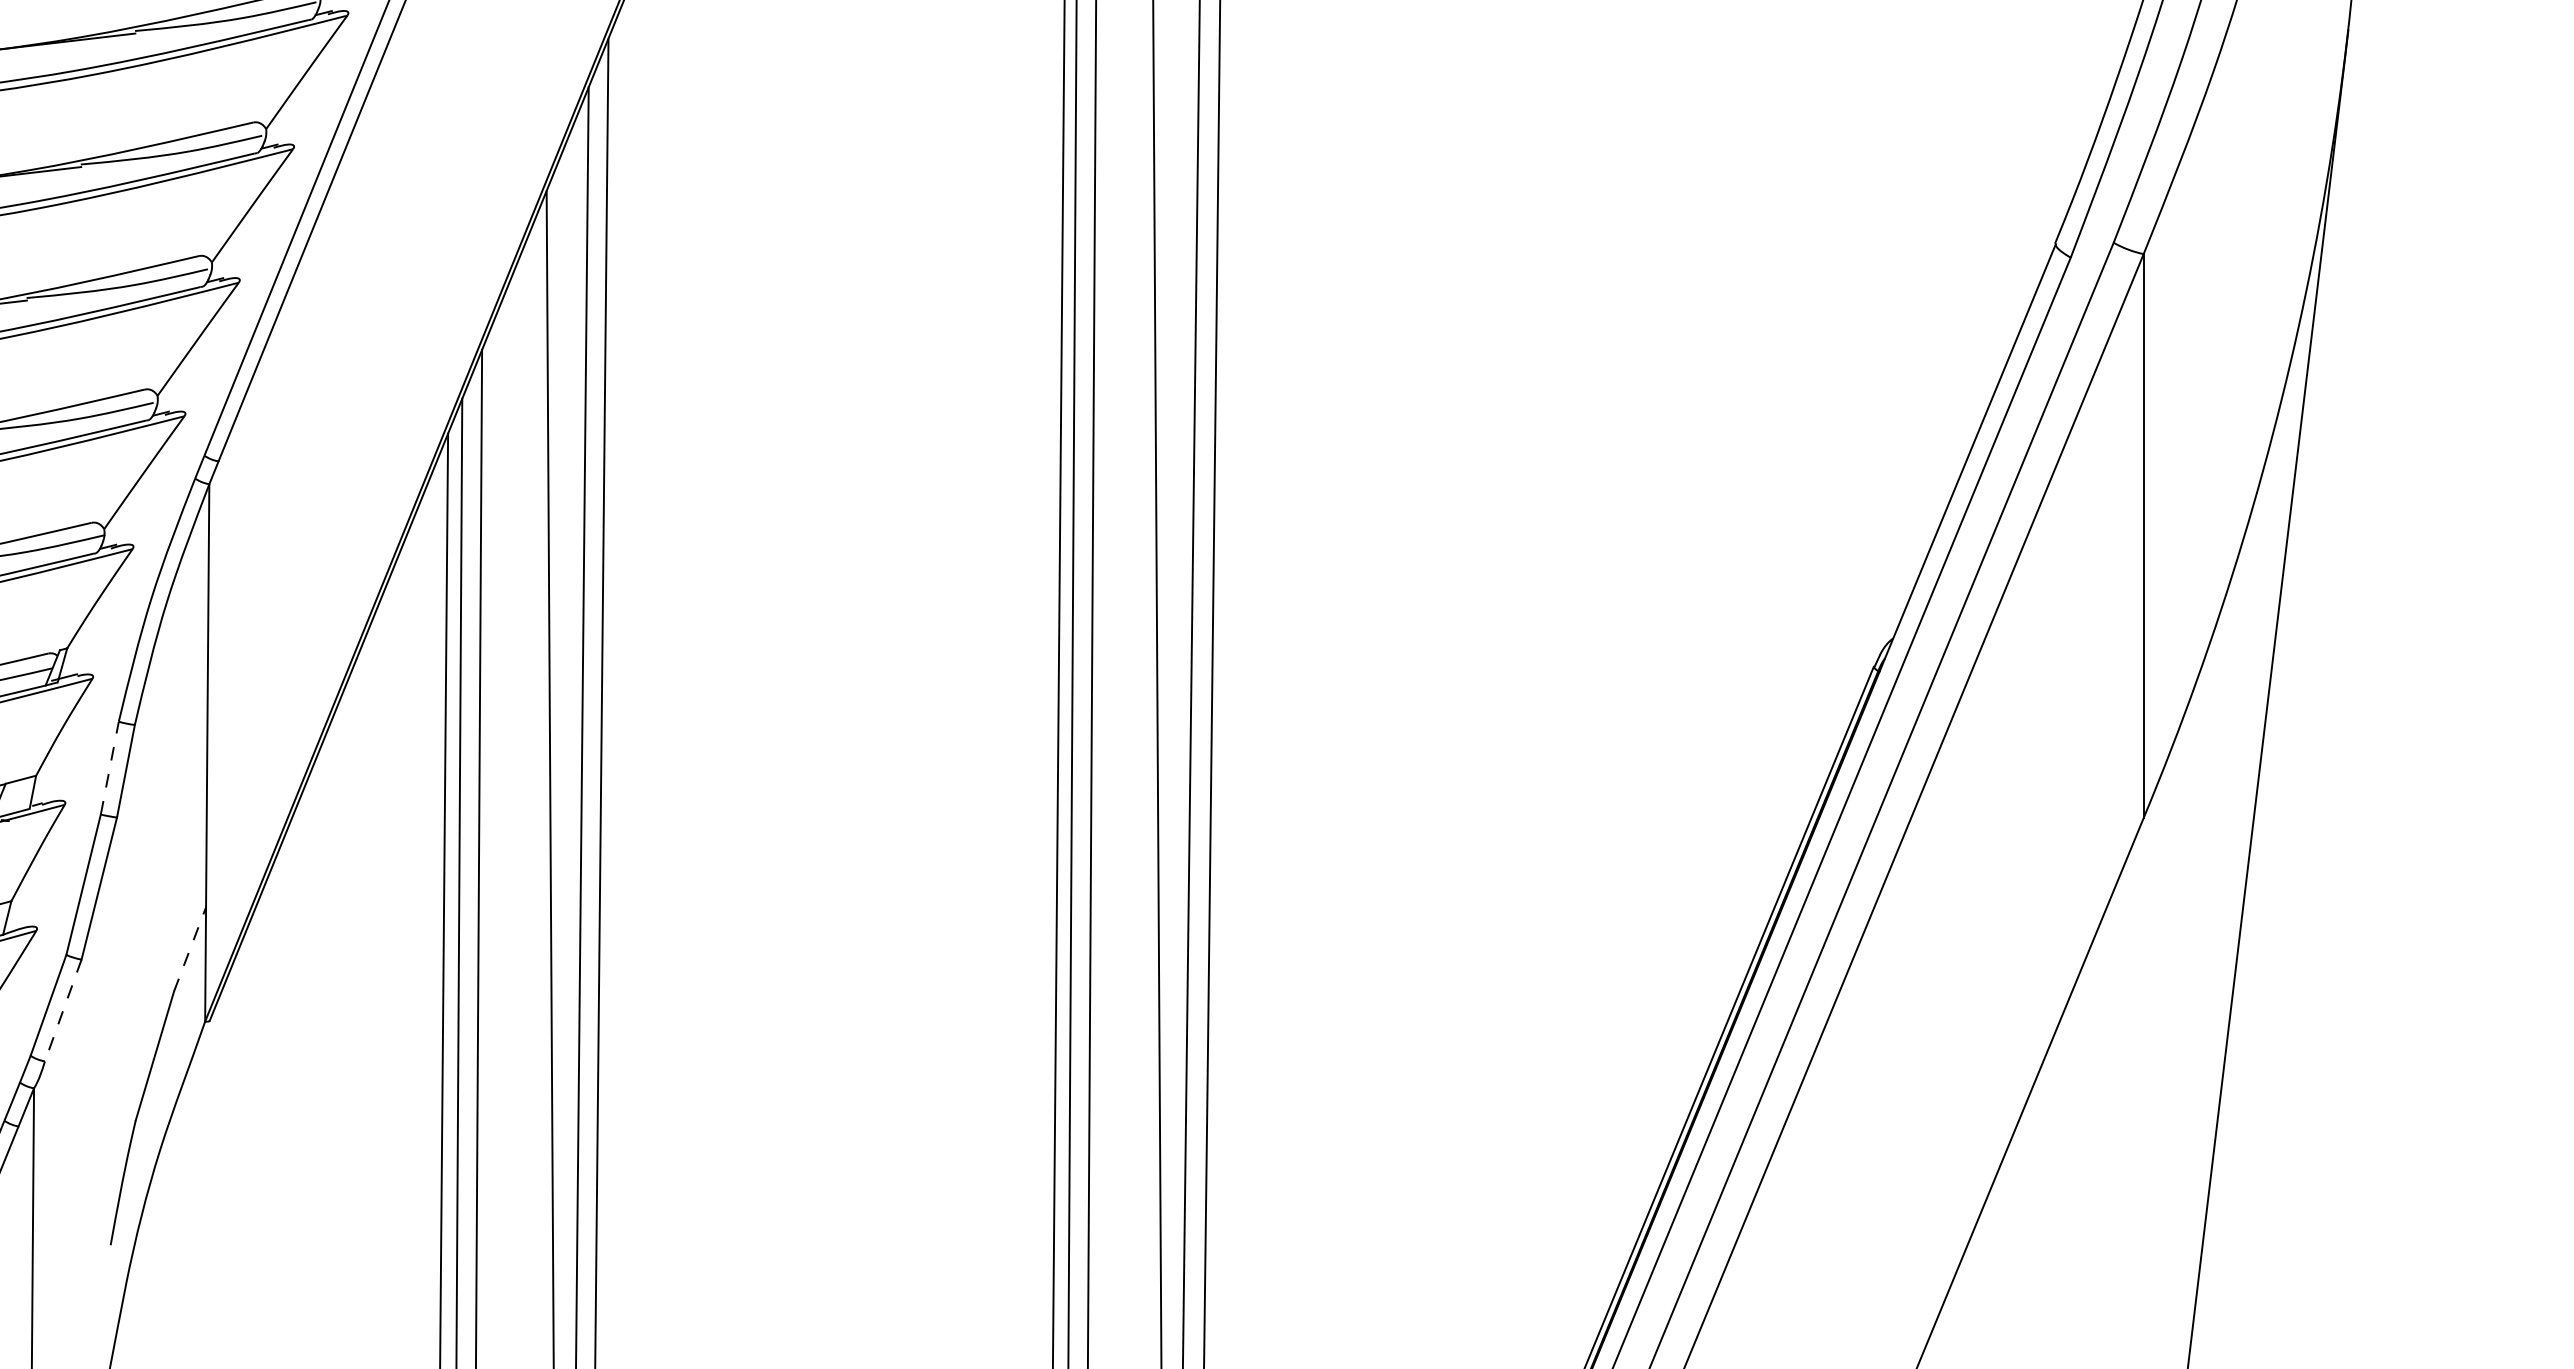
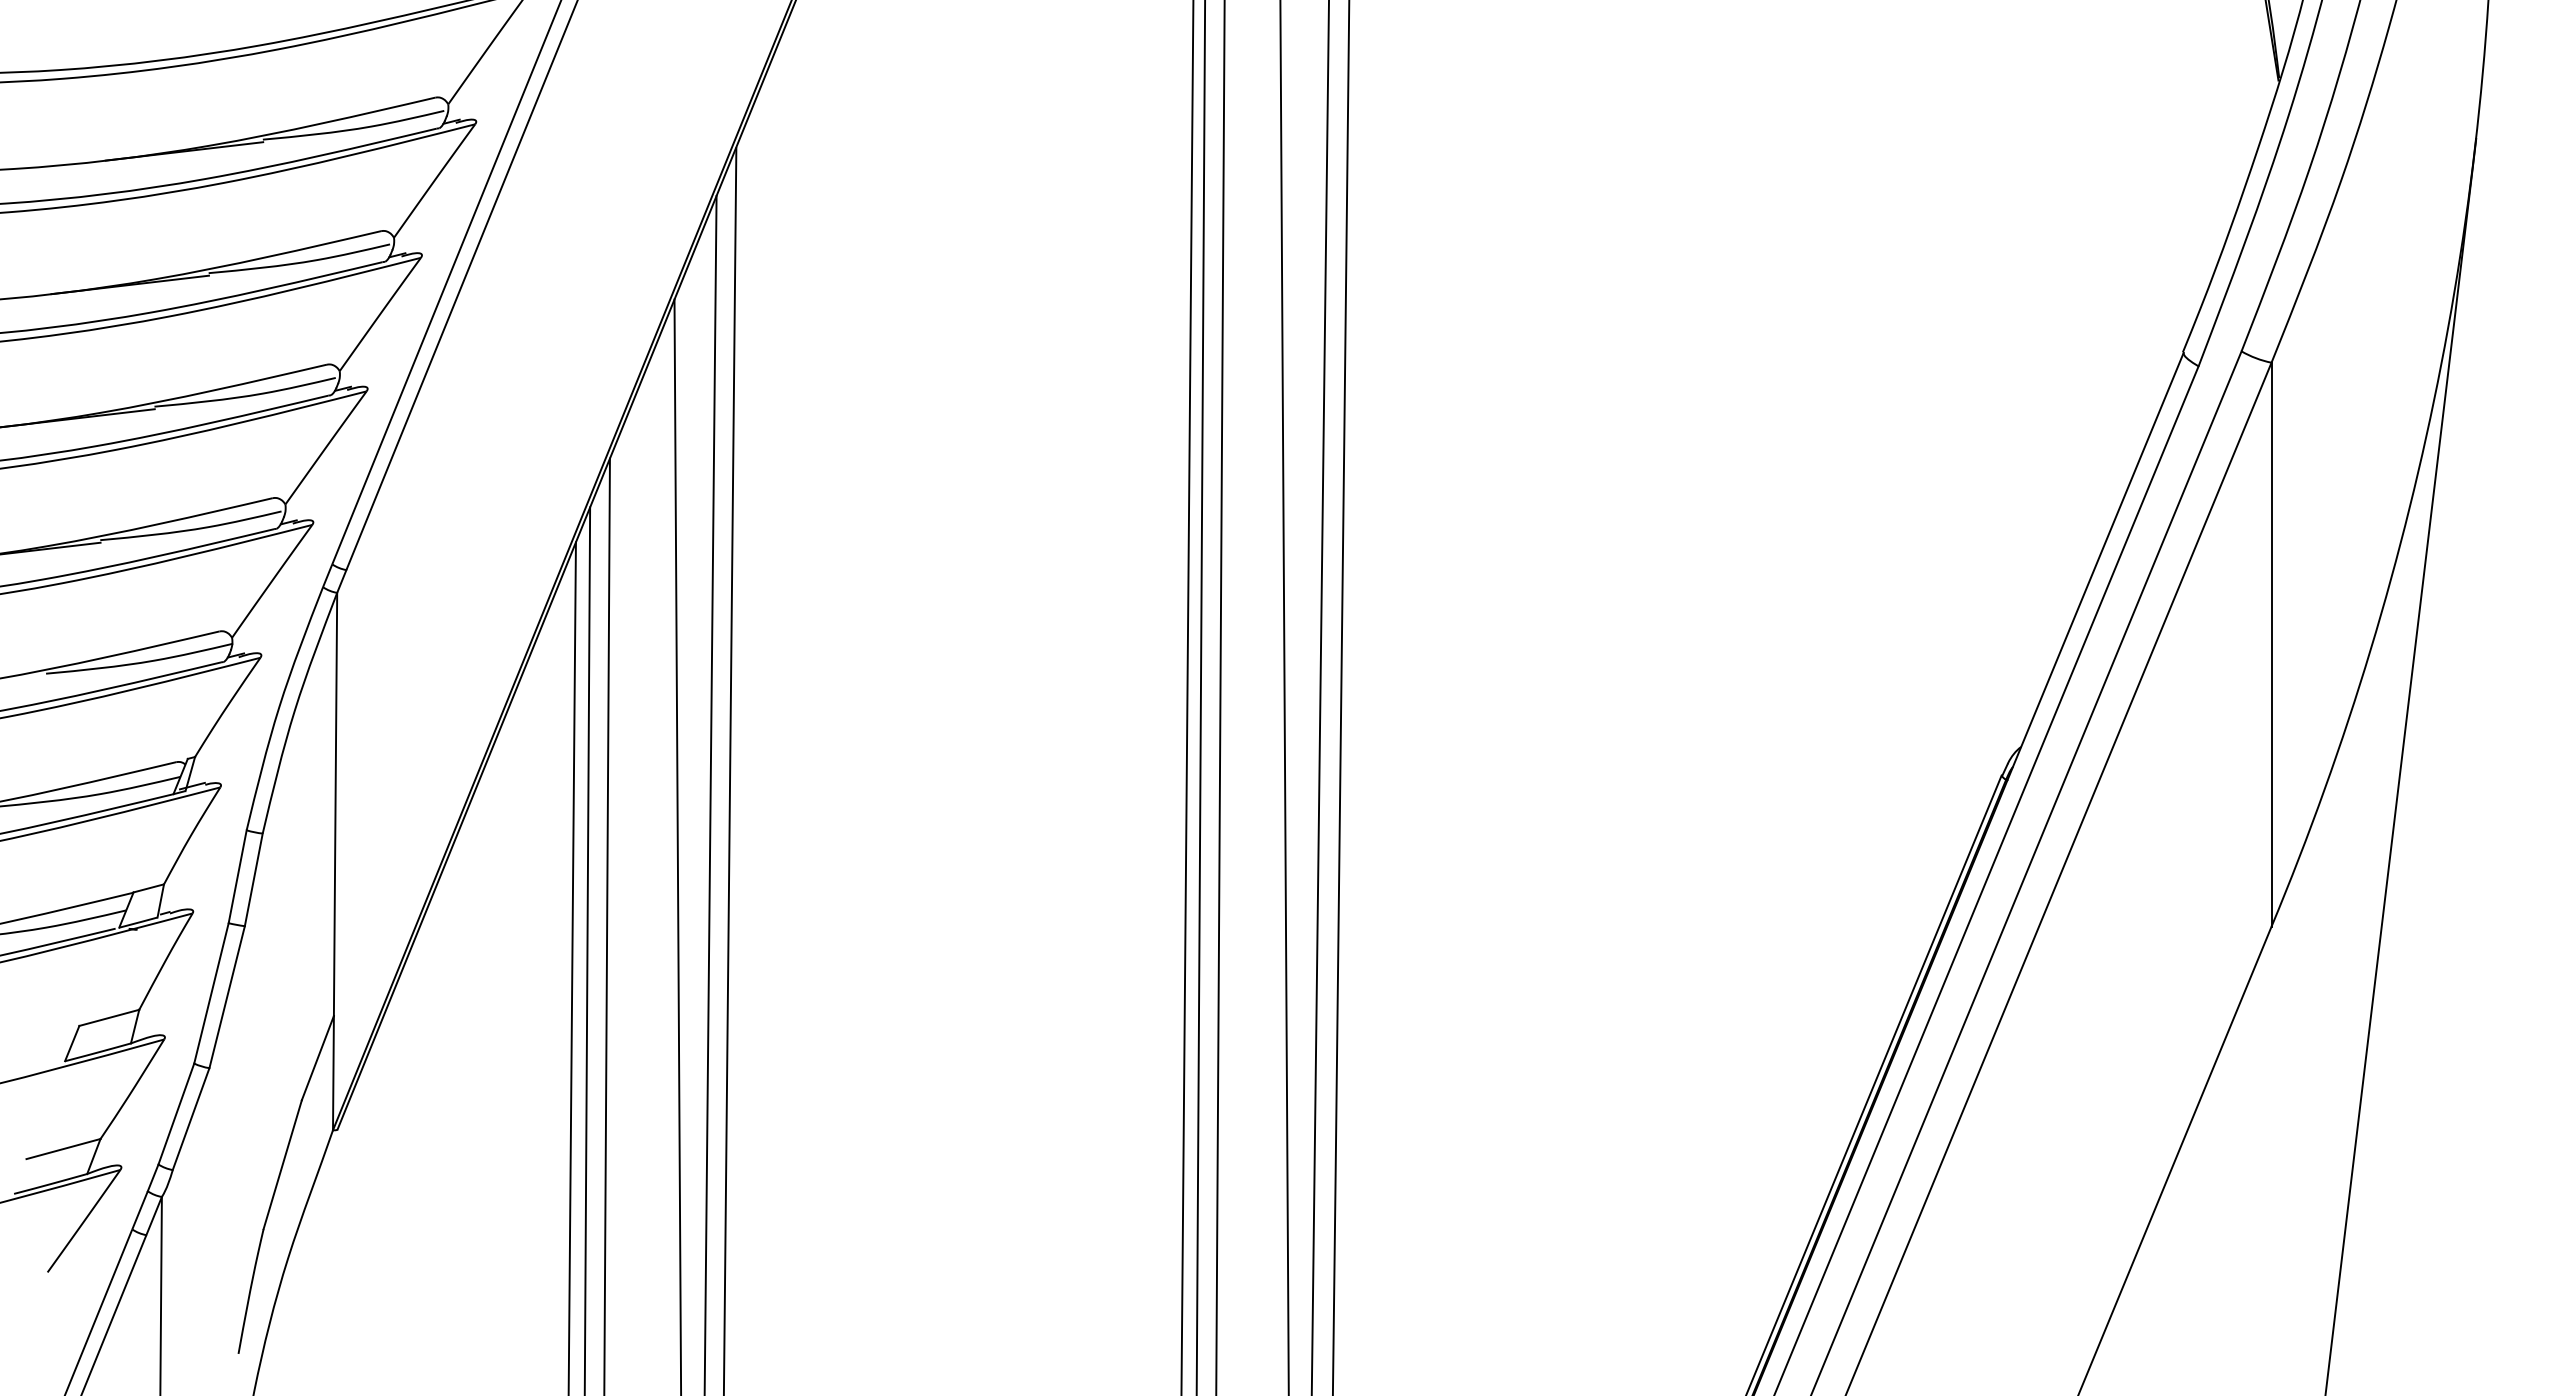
line: (109, 767) -> (237, 876), dashed -> solid
line: (190, 948) -> (318, 1057), dashed -> solid
line: (62, 1010) -> (190, 1119), dashed -> solid

